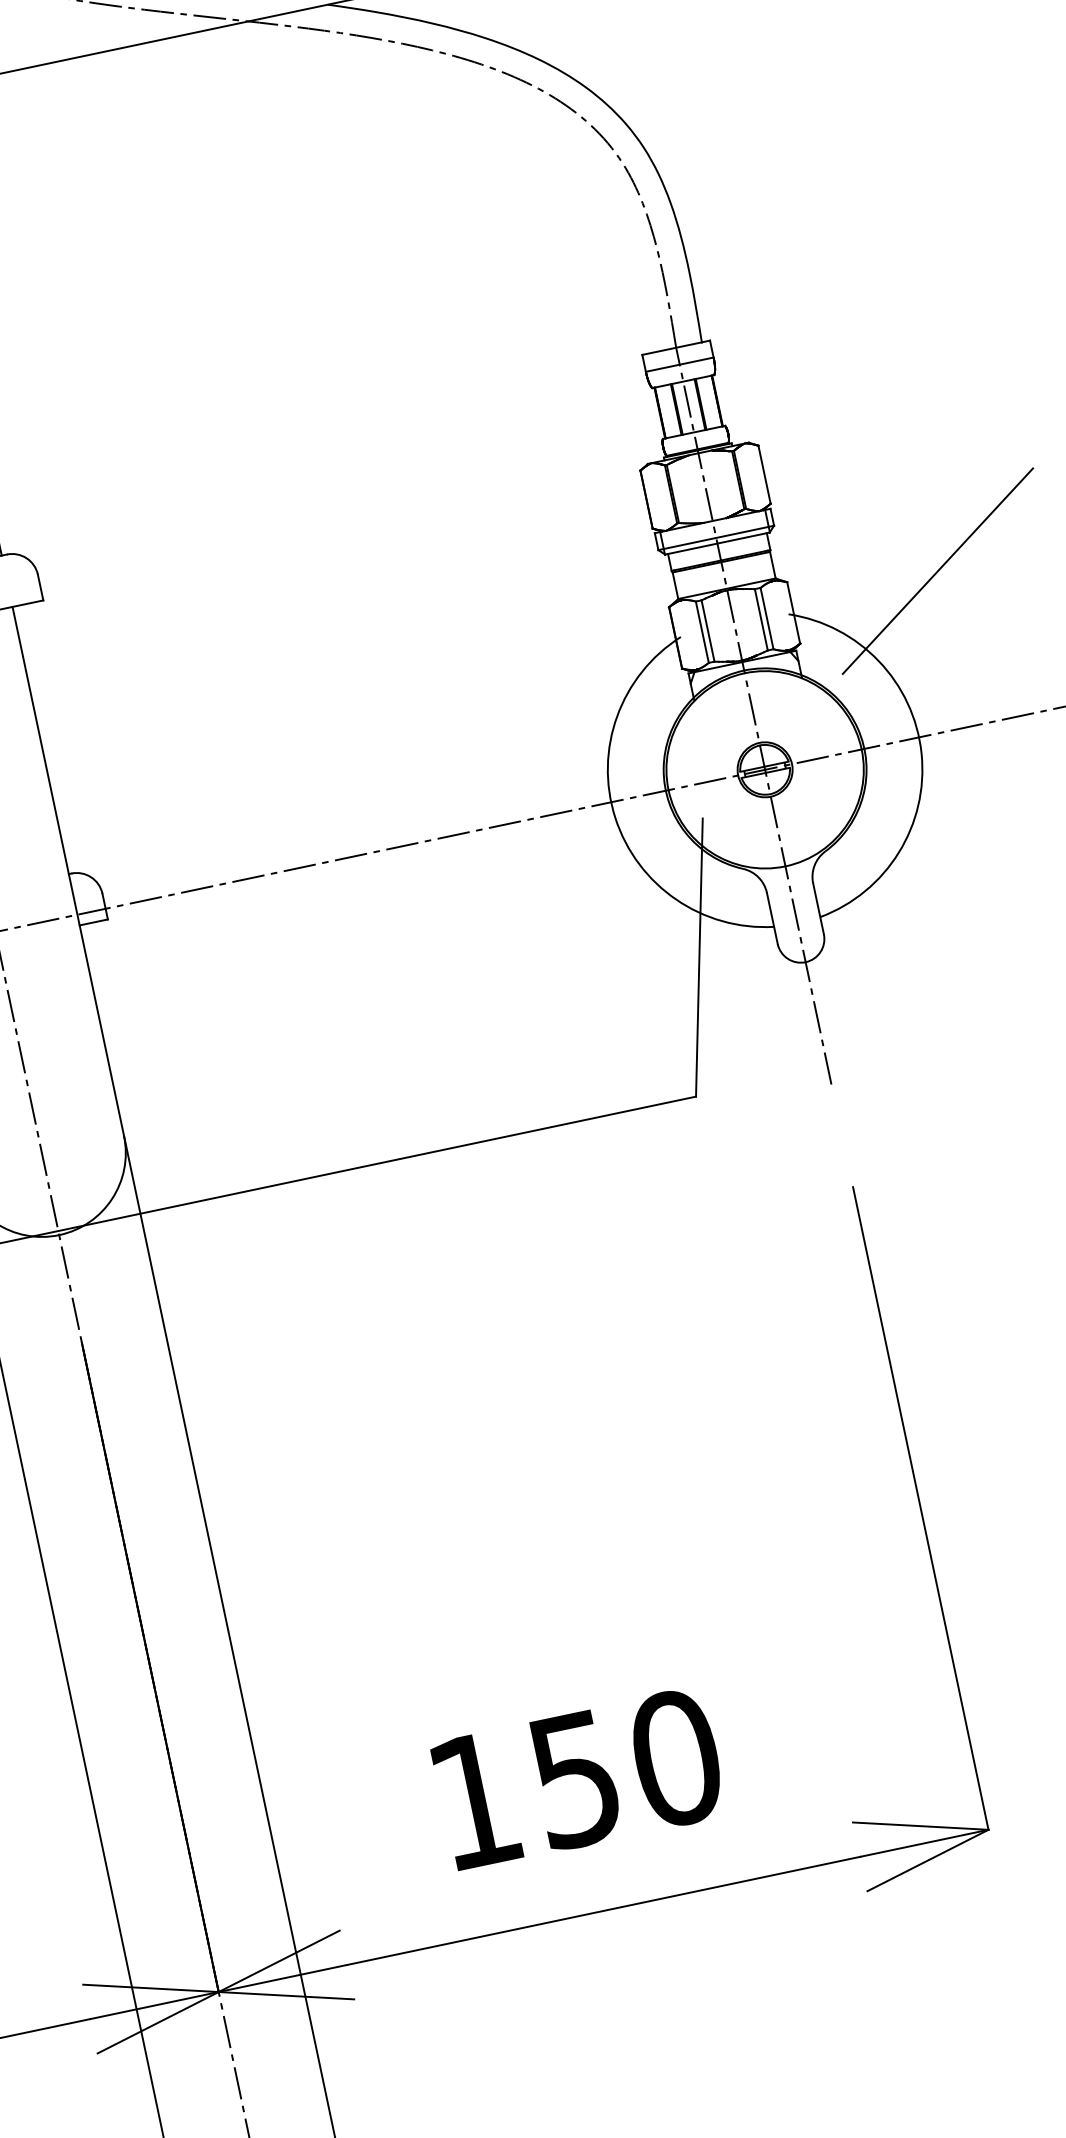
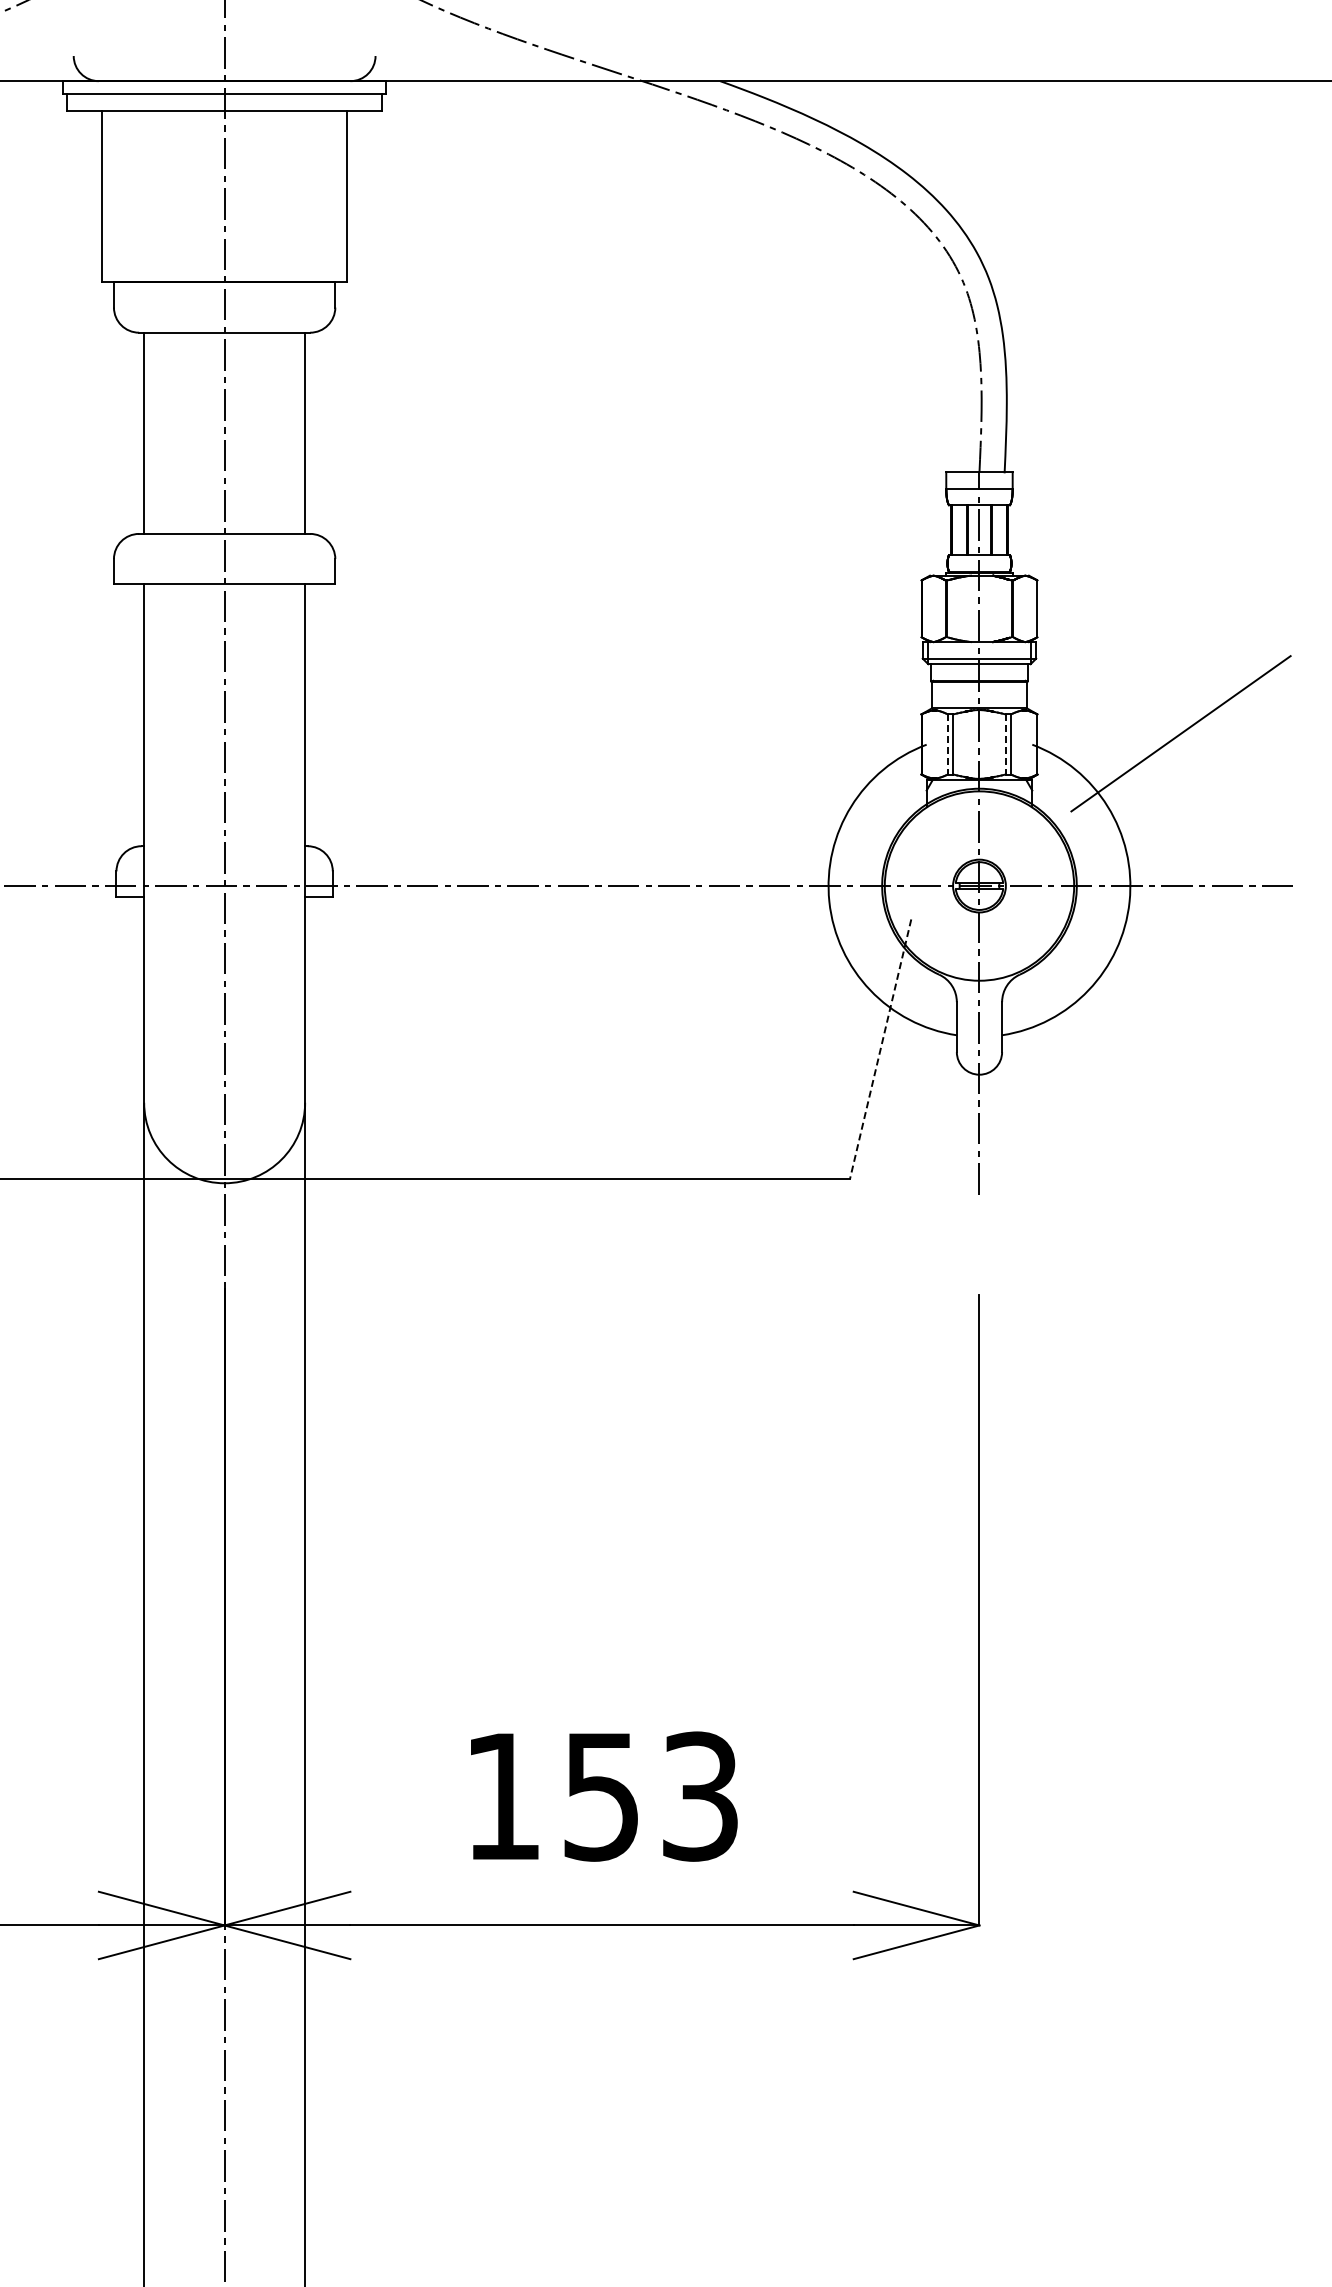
line: (761, 619) -> (1005, 744), solid -> dashed
line: (702, 632) -> (947, 744), solid -> dashed
line: (699, 957) -> (880, 1049), solid -> dashed
text: (676, 1758) -> (700, 1796), 150 -> 153

